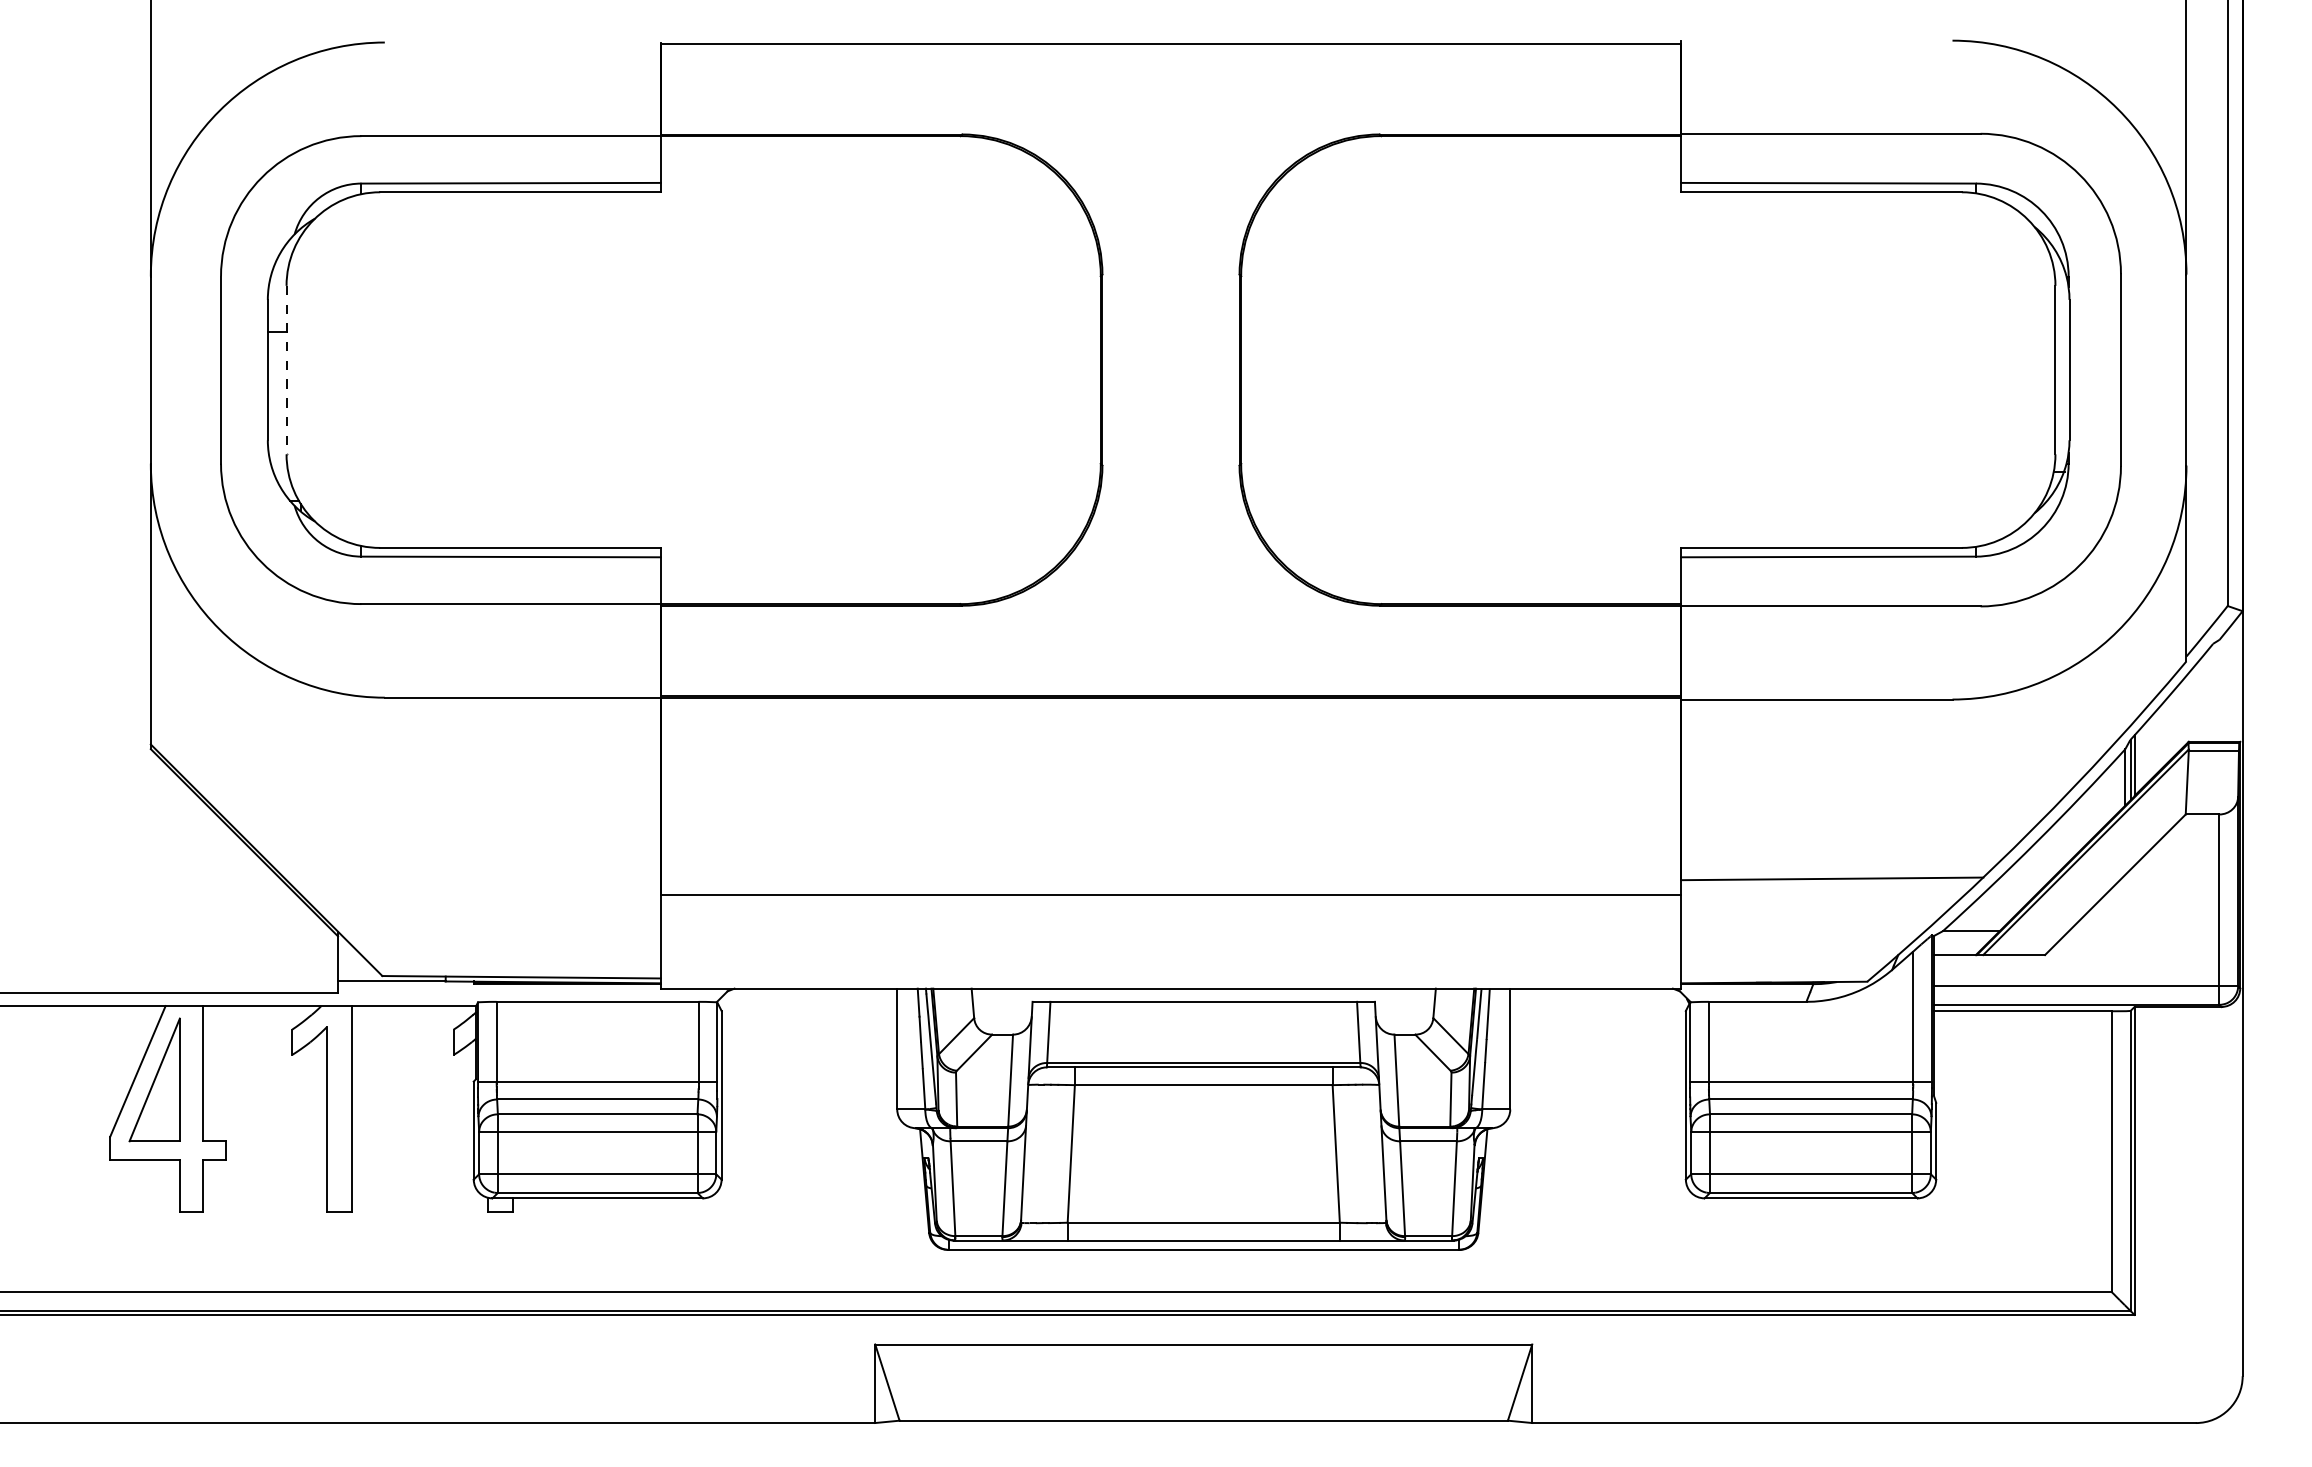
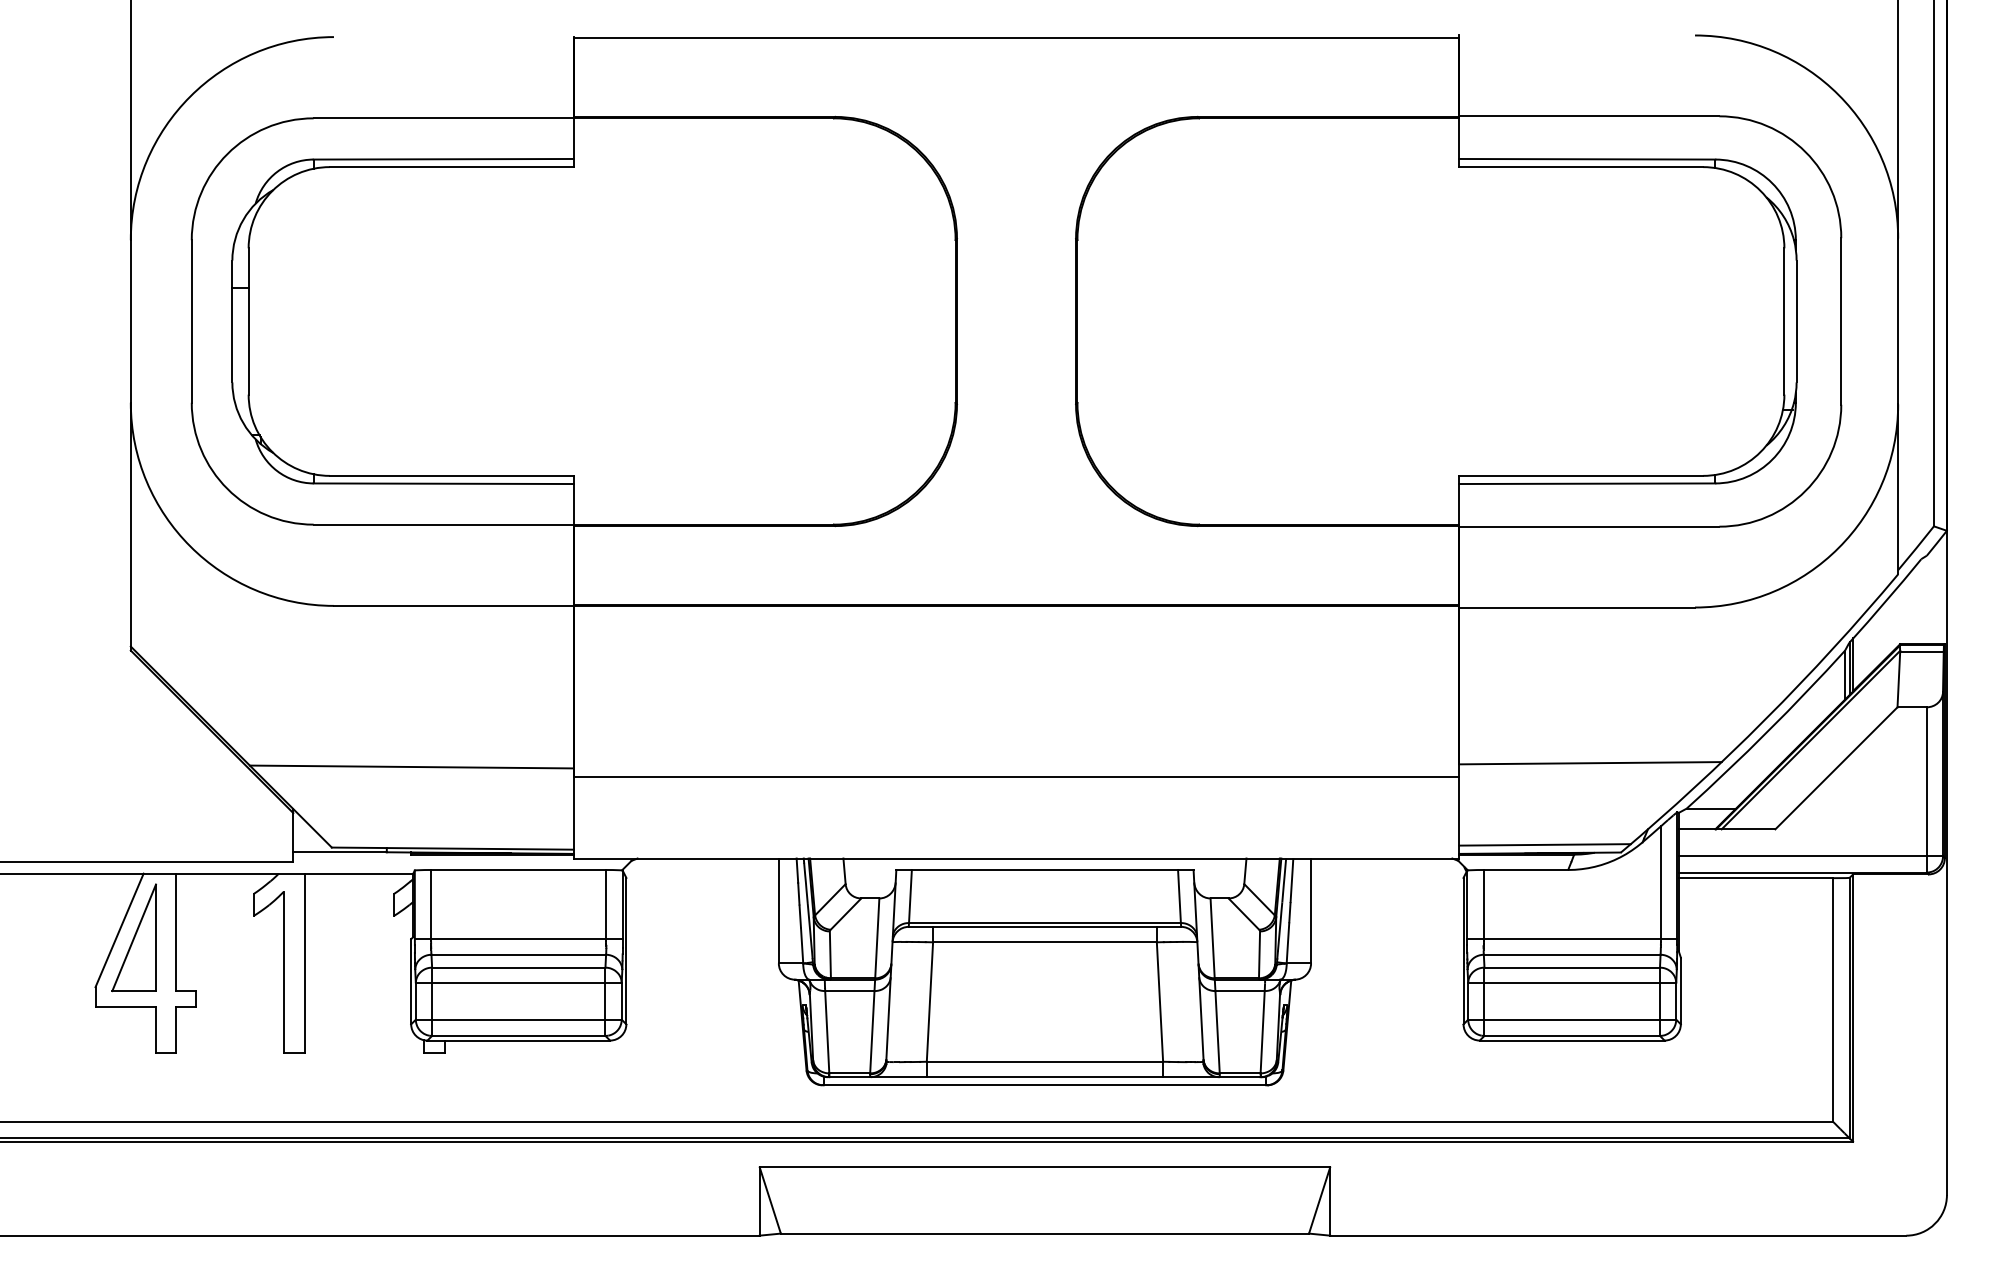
line: (286, 370) -> (248, 321), dashed -> solid
line: (473, 882) -> (410, 766), added
line: (1779, 972) -> (1544, 844), added

